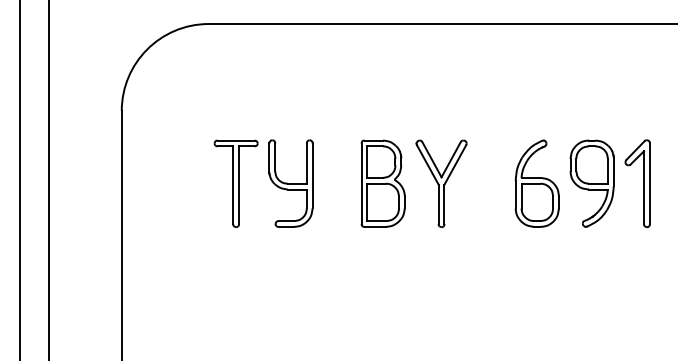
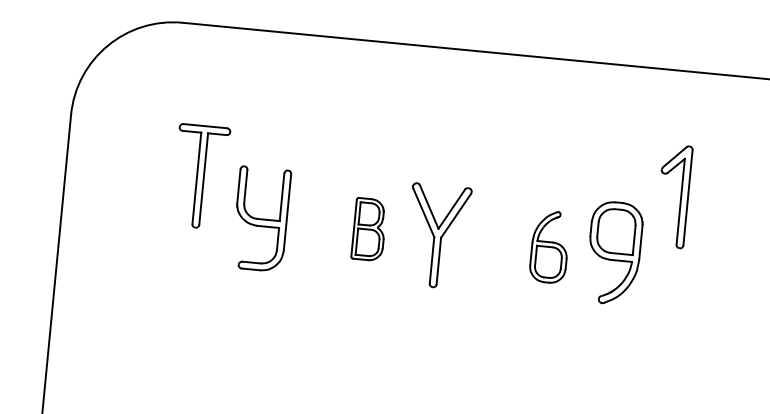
part: (235, 183) -> (199, 176), moved
part: (382, 183) -> (368, 229), size x0.6
part: (536, 183) -> (549, 246), size x0.7
part: (637, 183) -> (673, 196), moved

